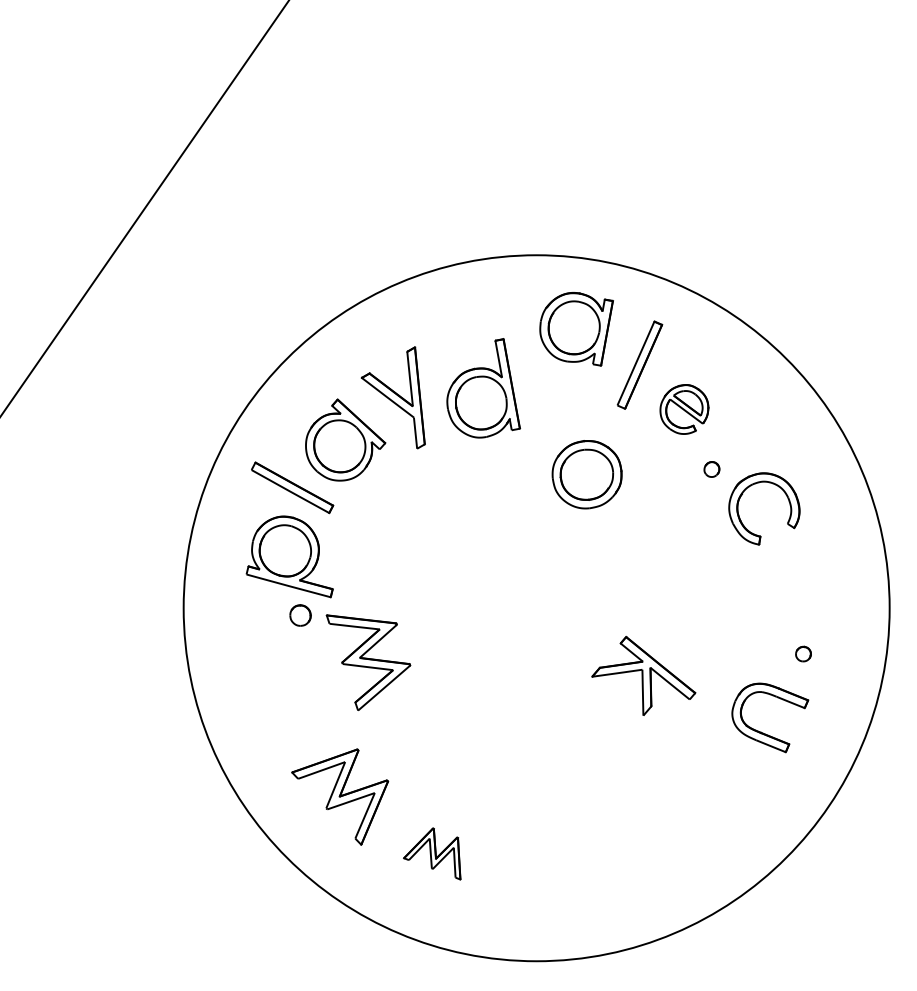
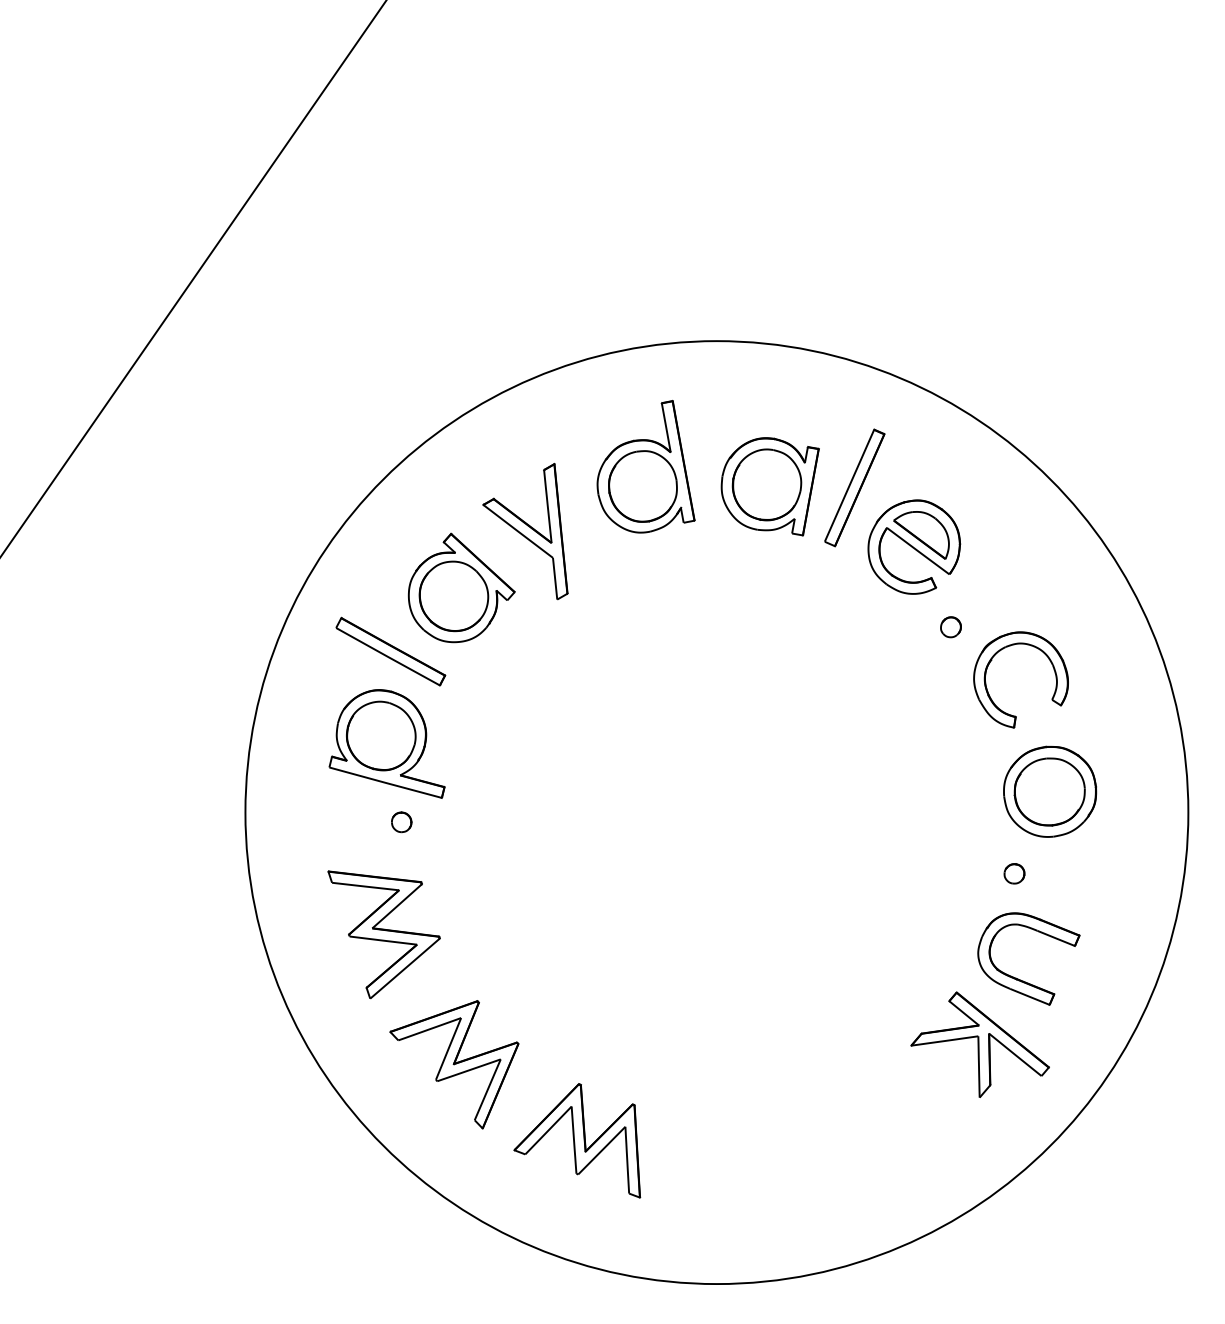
part: (576, 329) -> (770, 487), moved
part: (483, 388) -> (645, 467), moved
part: (684, 409) -> (914, 547), size x1.43
part: (586, 474) -> (1049, 791), moved
part: (300, 615) -> (401, 822), size x0.71
part: (803, 653) -> (1014, 873), moved
part: (368, 662) -> (384, 934), moved
part: (643, 675) -> (979, 1043), moved
part: (432, 853) -> (577, 1140), size x1.67

